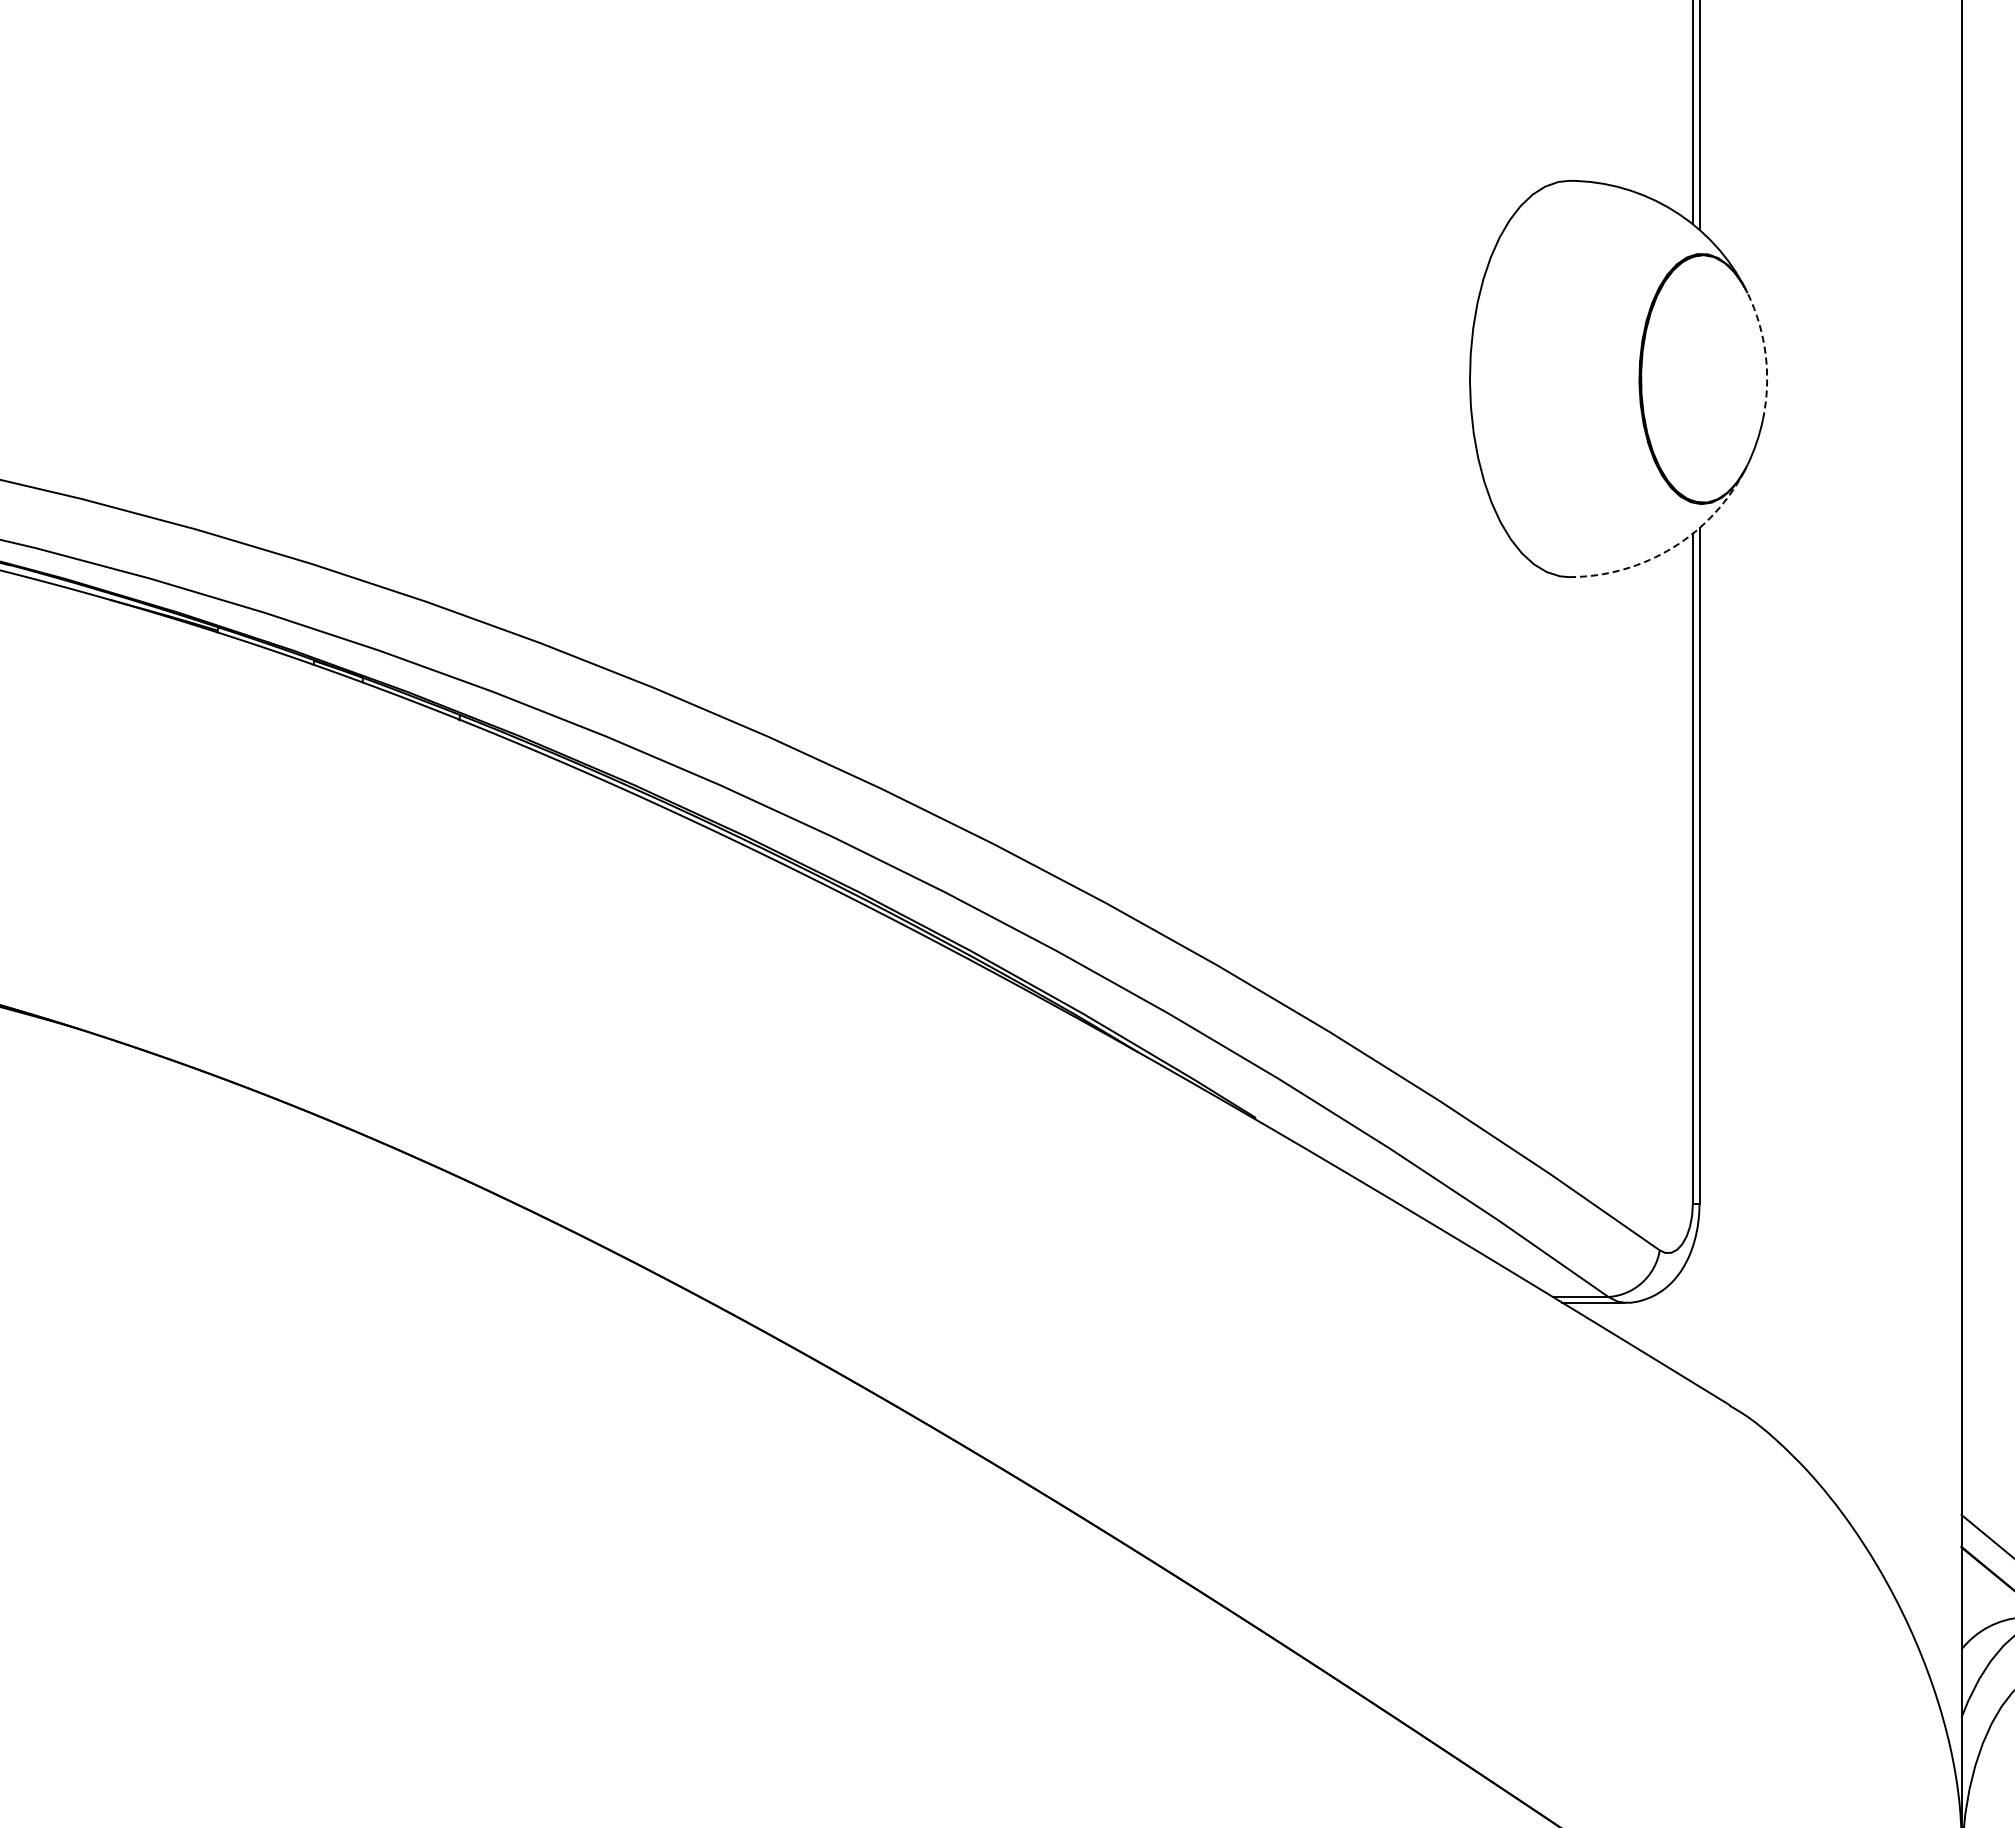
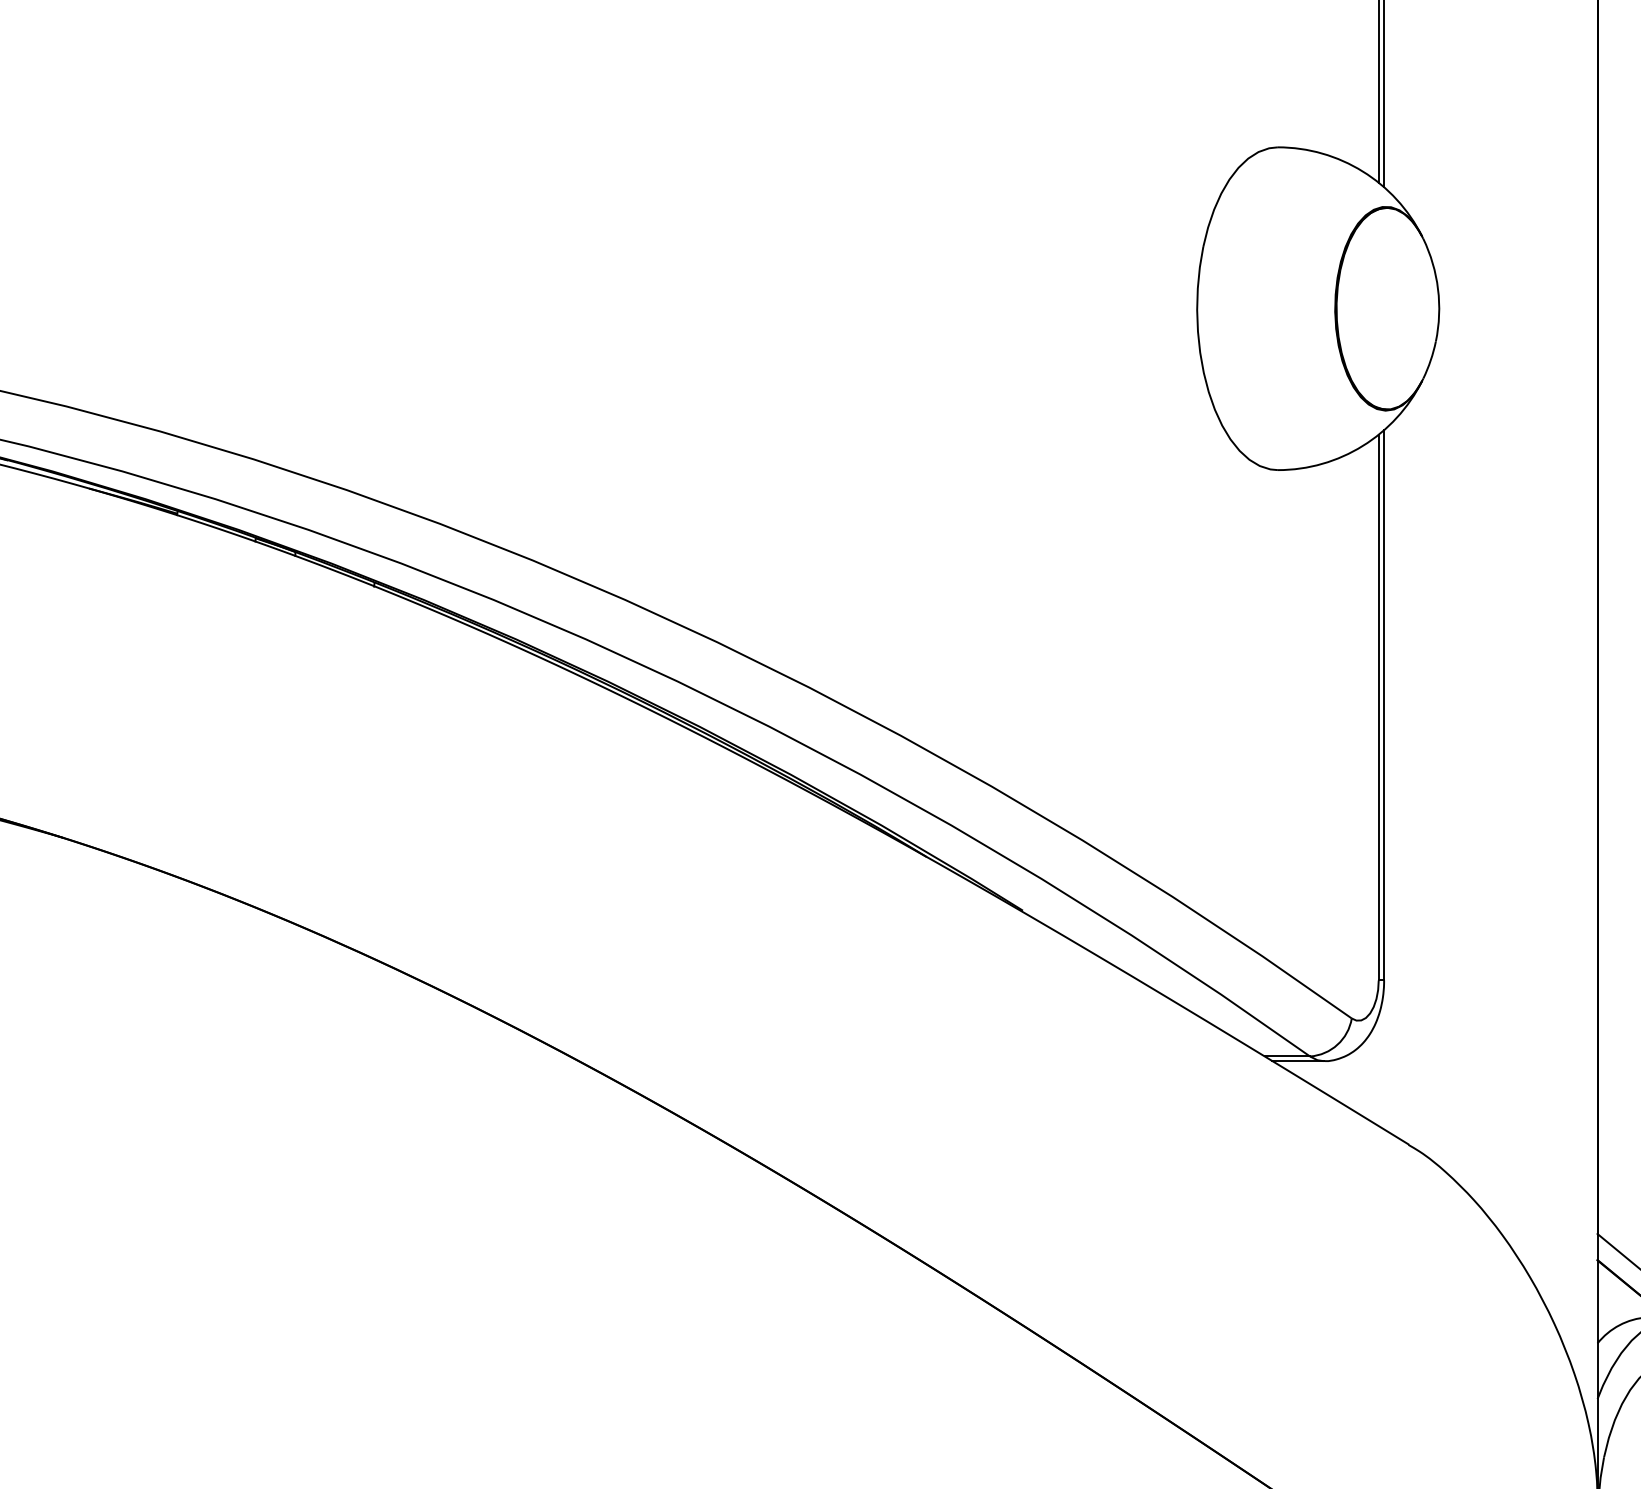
arc: (1765, 354) -> (1437, 288), dashed -> solid
arc: (1673, 547) -> (1362, 445), dashed -> solid

